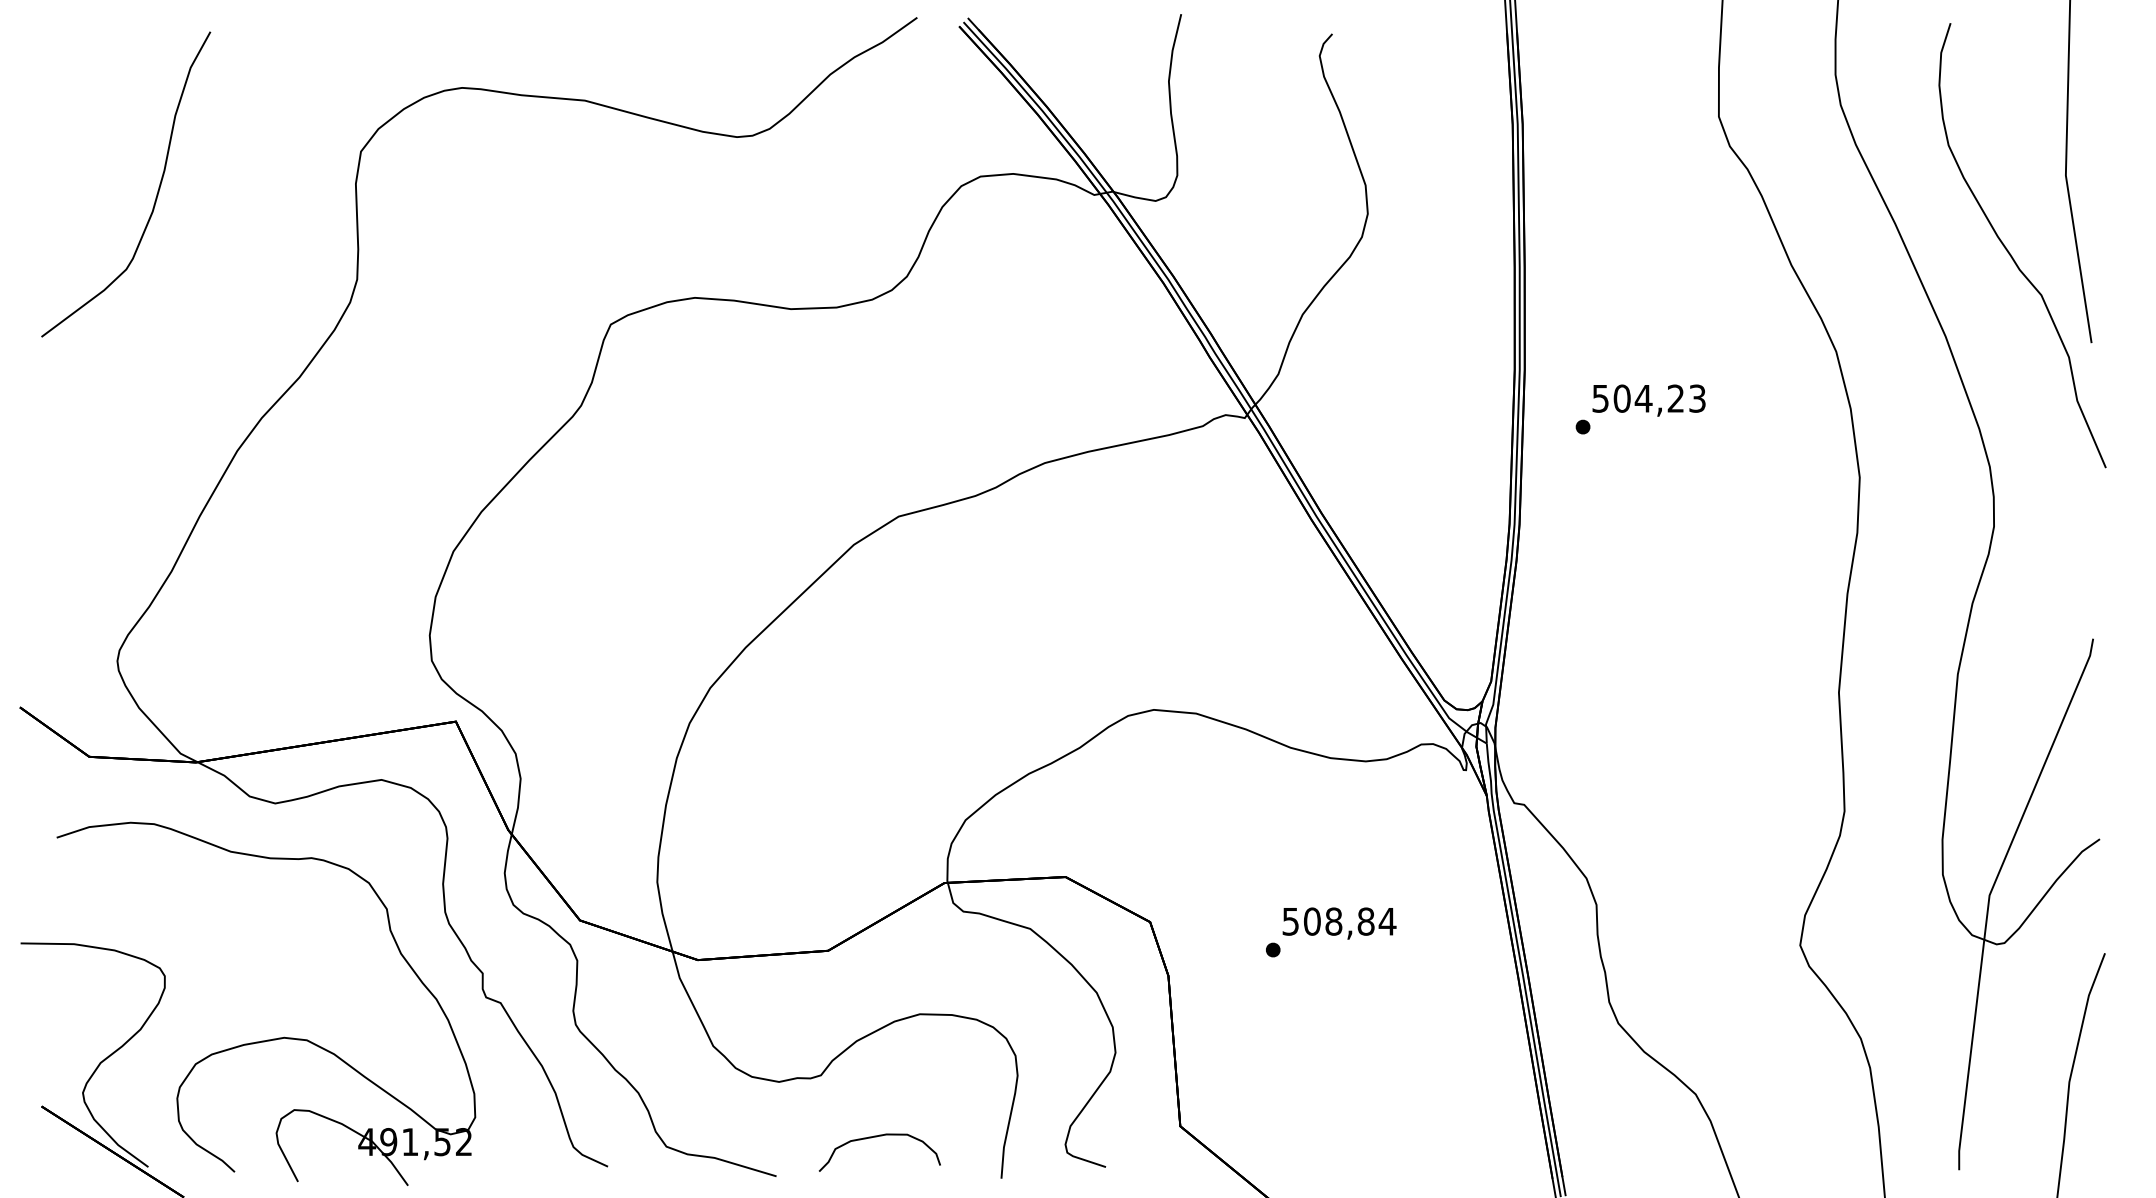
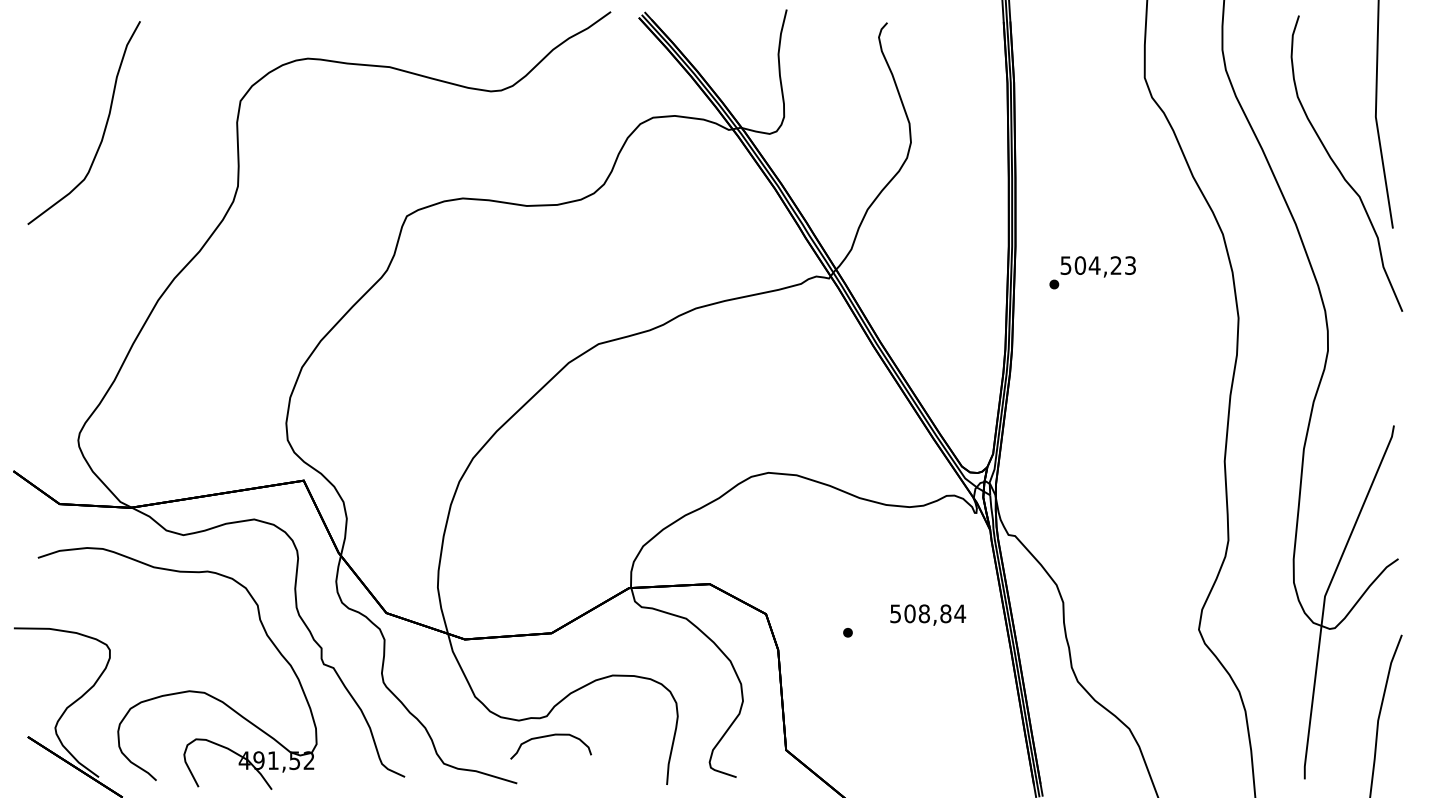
text: (1340, 922) -> (928, 614), moved
curve: (873, 1138) -> (546, 737), moved

